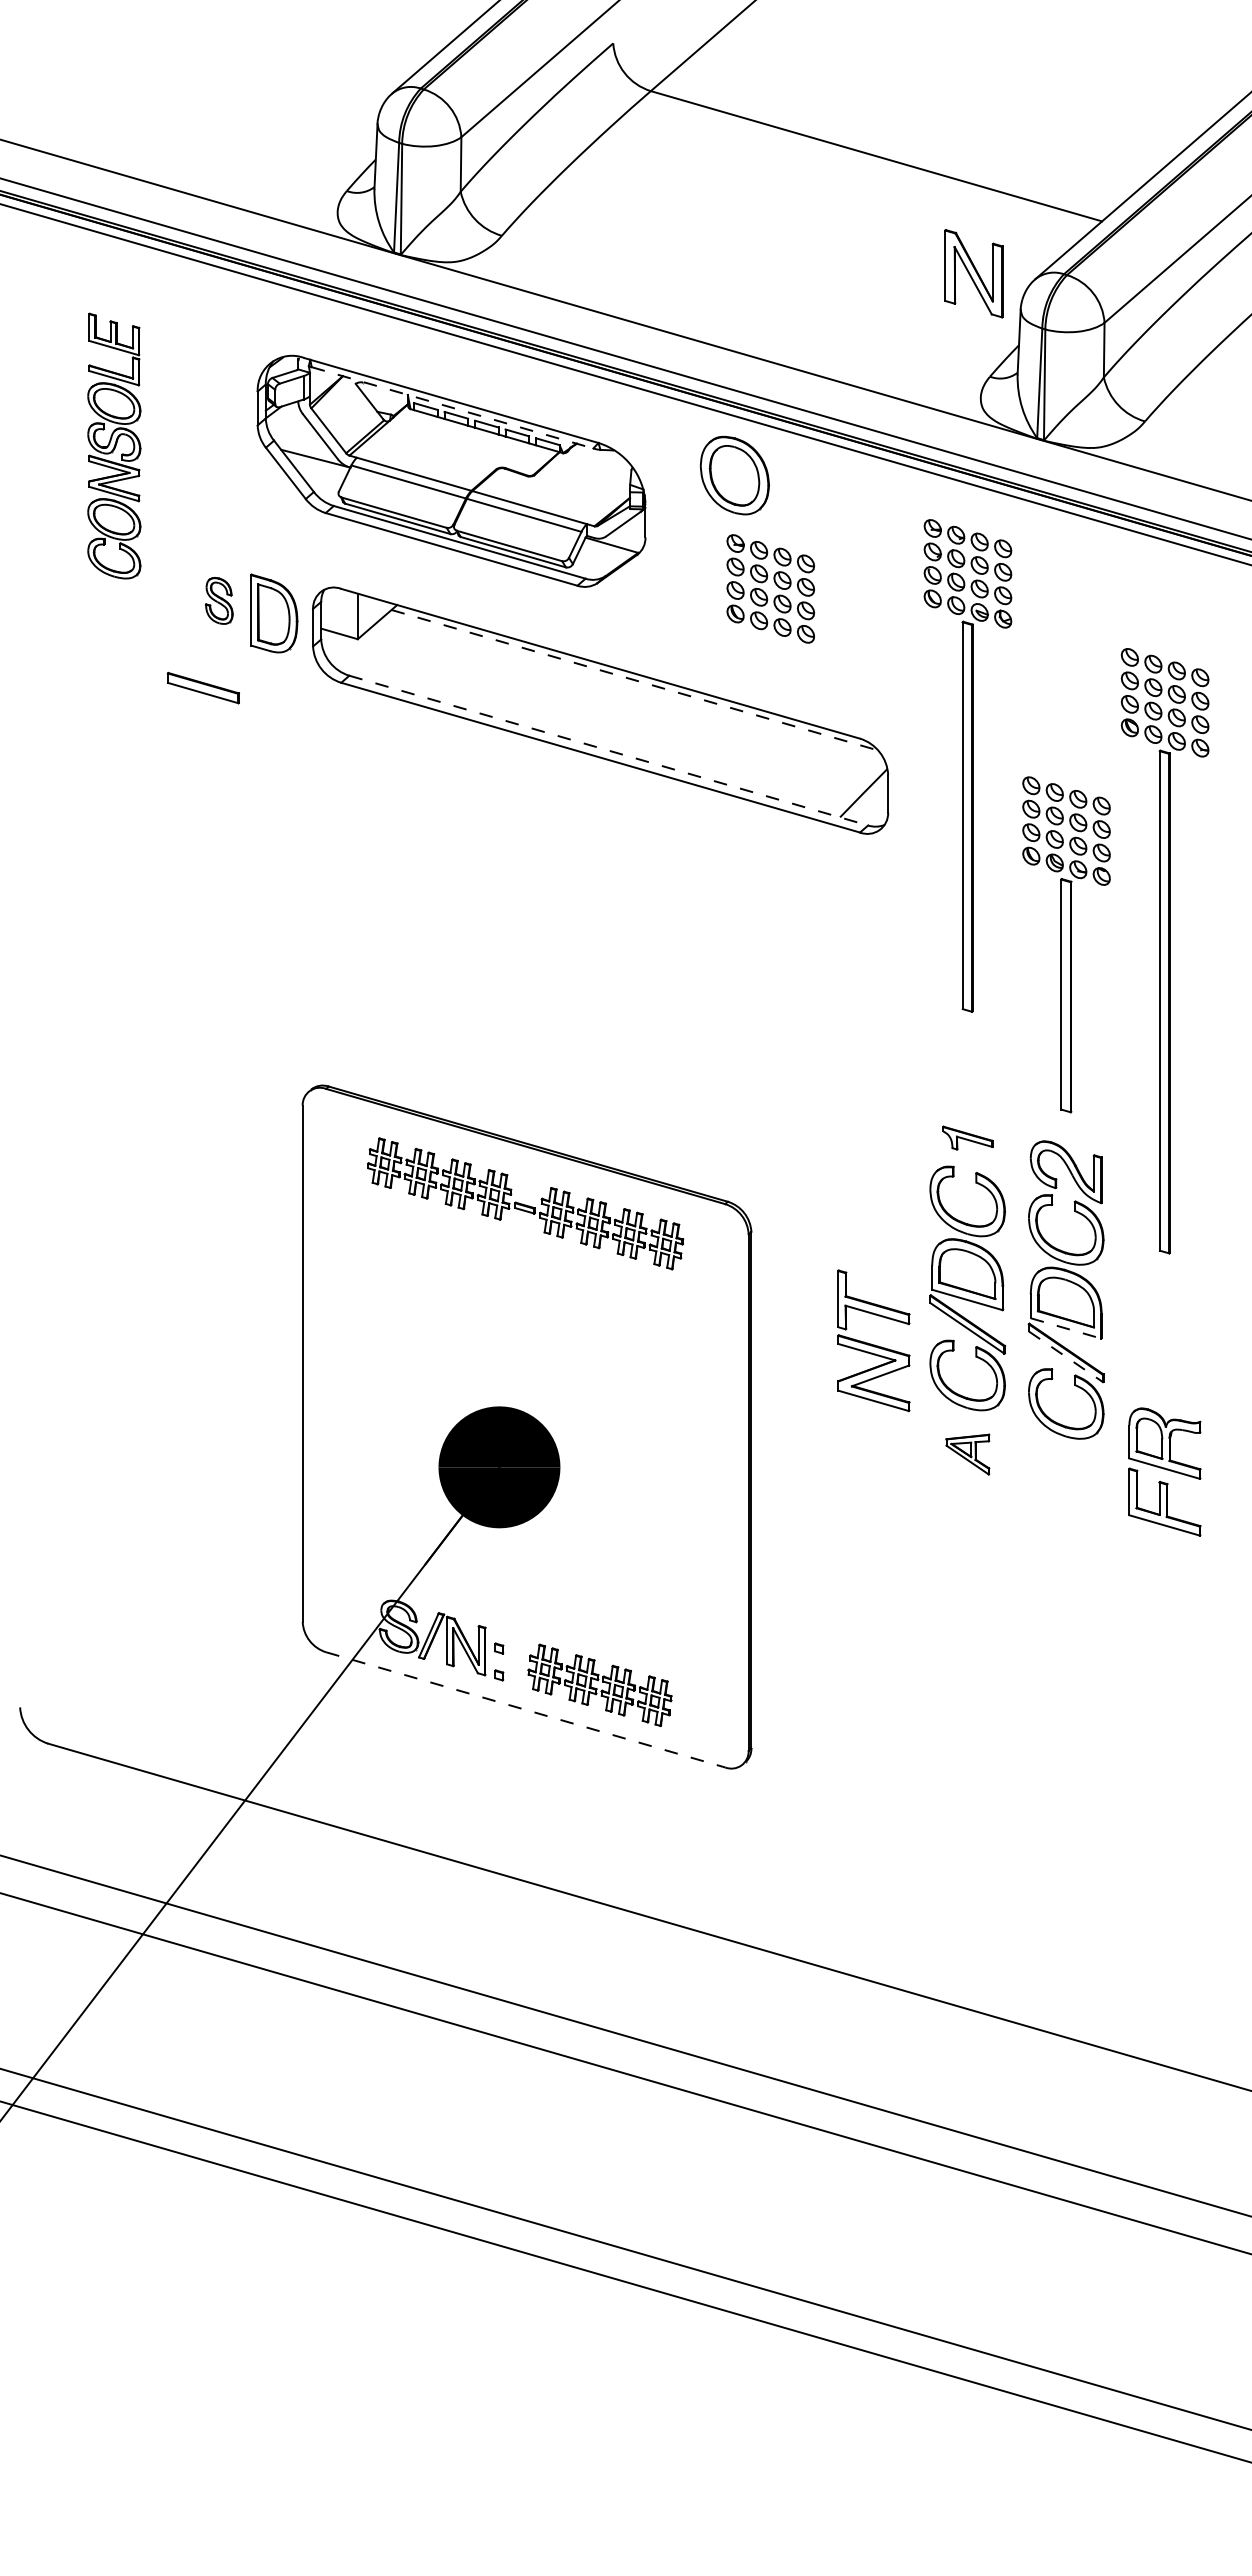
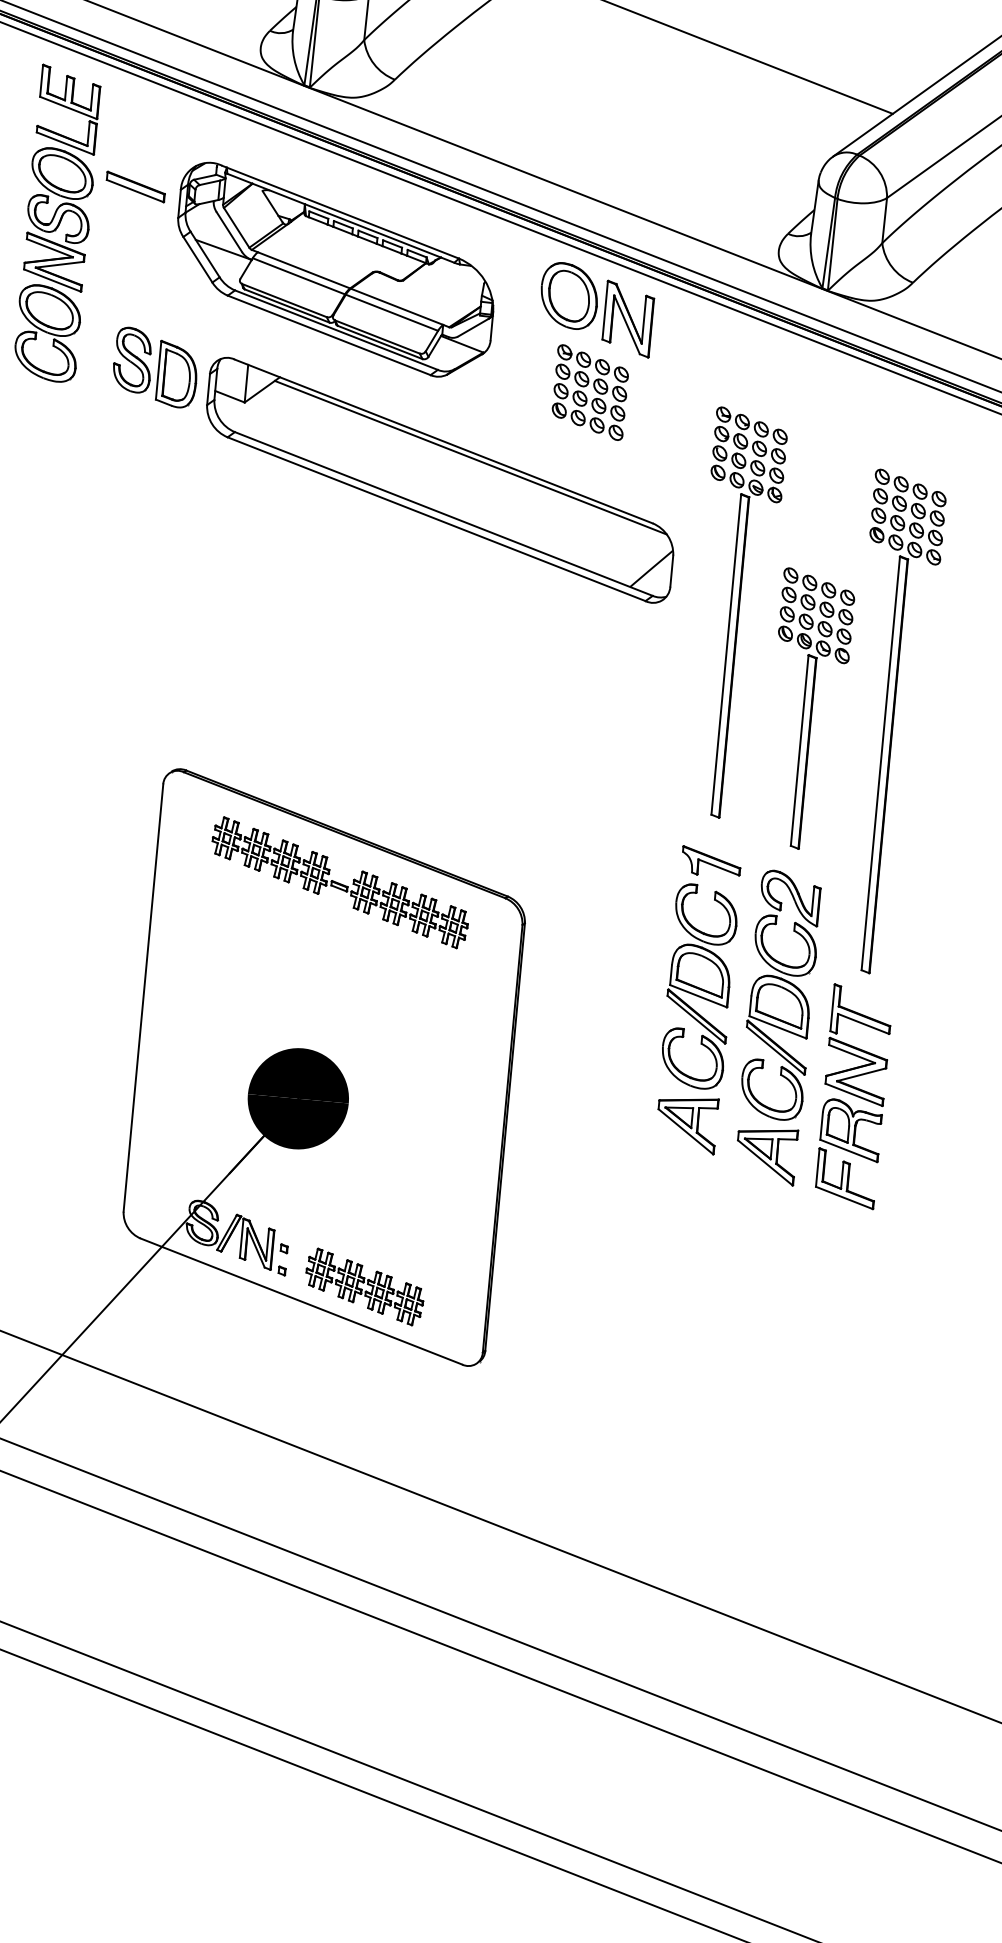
part: (973, 273) -> (627, 318), moved
line: (452, 407) -> (340, 218), dashed -> solid
part: (114, 446) -> (58, 224), size x1.43
part: (219, 600) -> (133, 359), size x1.67
line: (635, 680) -> (471, 458), dashed -> solid
part: (202, 687) -> (135, 186), moved
line: (608, 750) -> (443, 513), dashed -> solid
part: (967, 765) -> (734, 613), moved
part: (967, 1137) -> (711, 861), size x1.43
line: (1065, 1328) -> (777, 1027), dashed -> solid
part: (873, 1340) -> (858, 1044), moved
line: (1065, 1356) -> (775, 1050), dashed -> solid
part: (967, 1454) -> (686, 1124), size x1.67
part: (1065, 1483) -> (765, 1155), added
line: (525, 1709) -> (301, 1301), dashed -> solid

